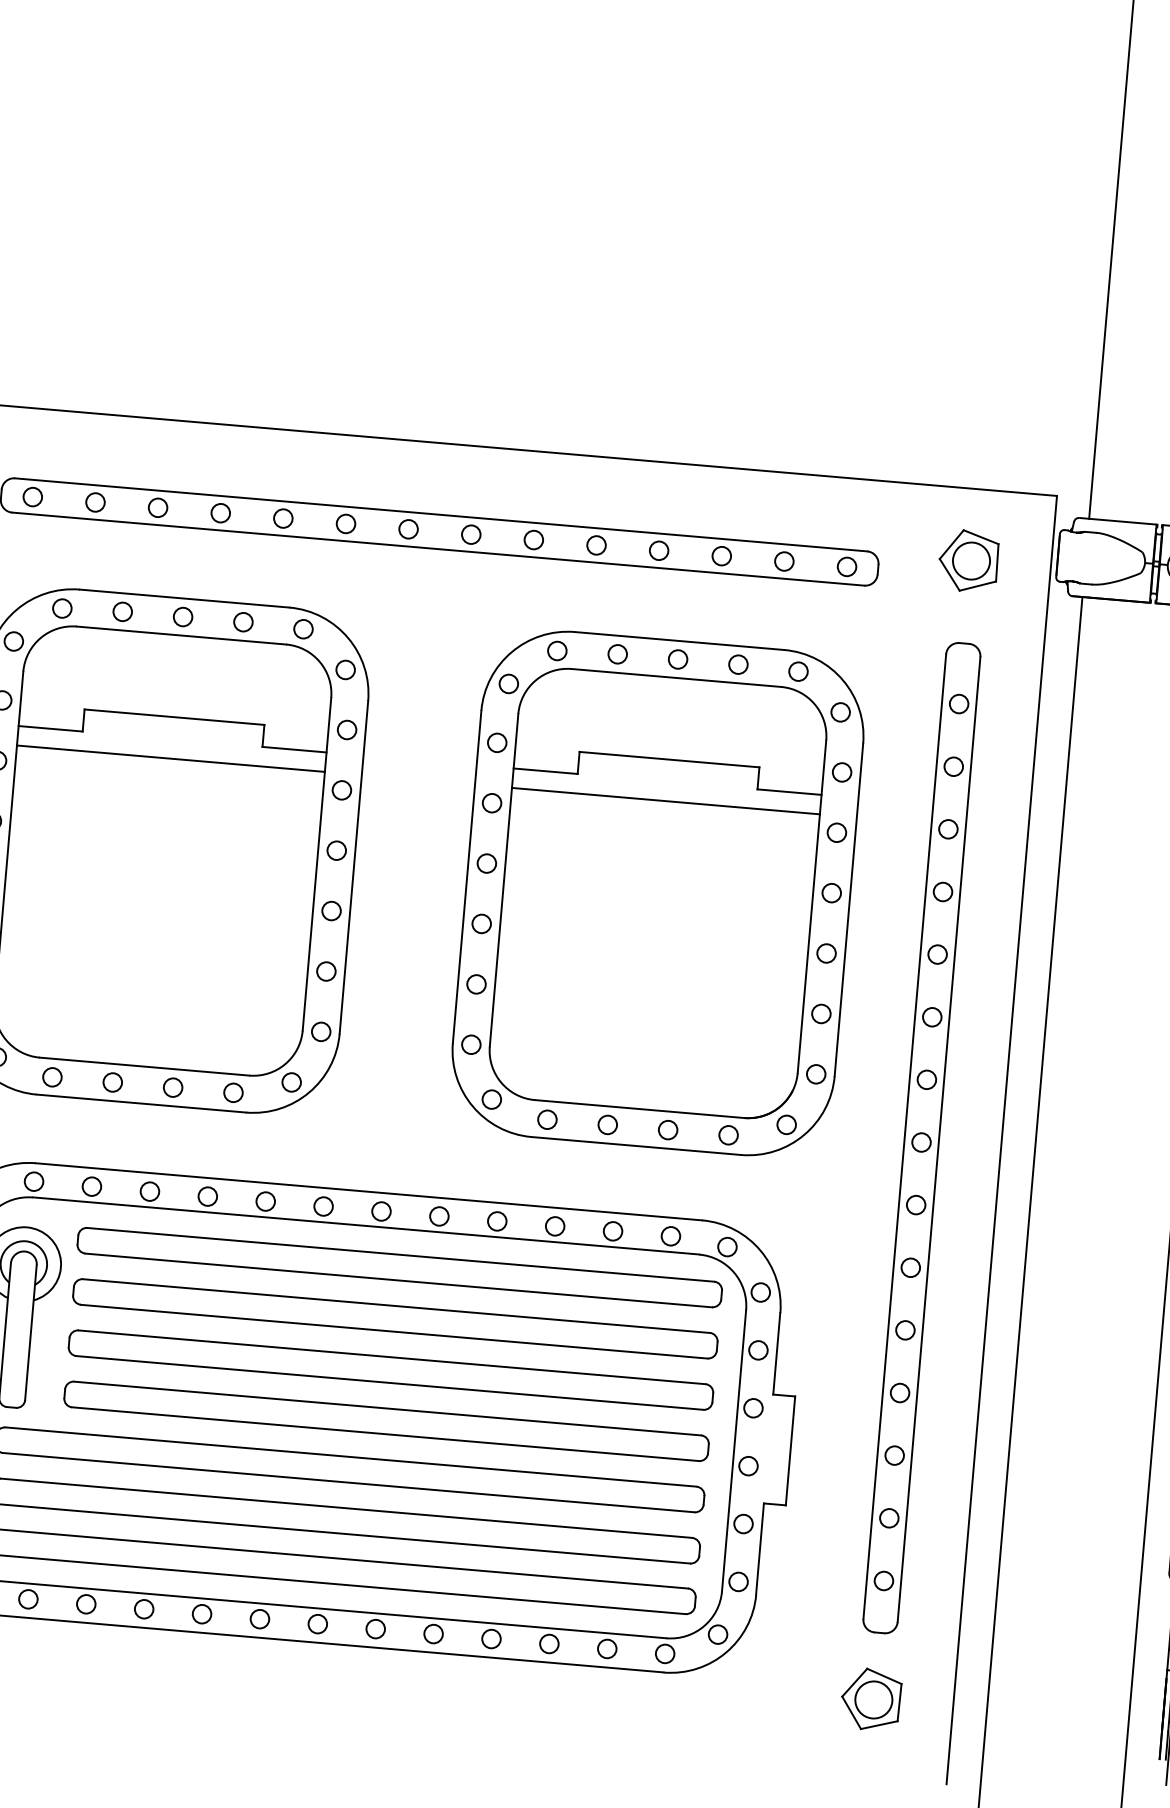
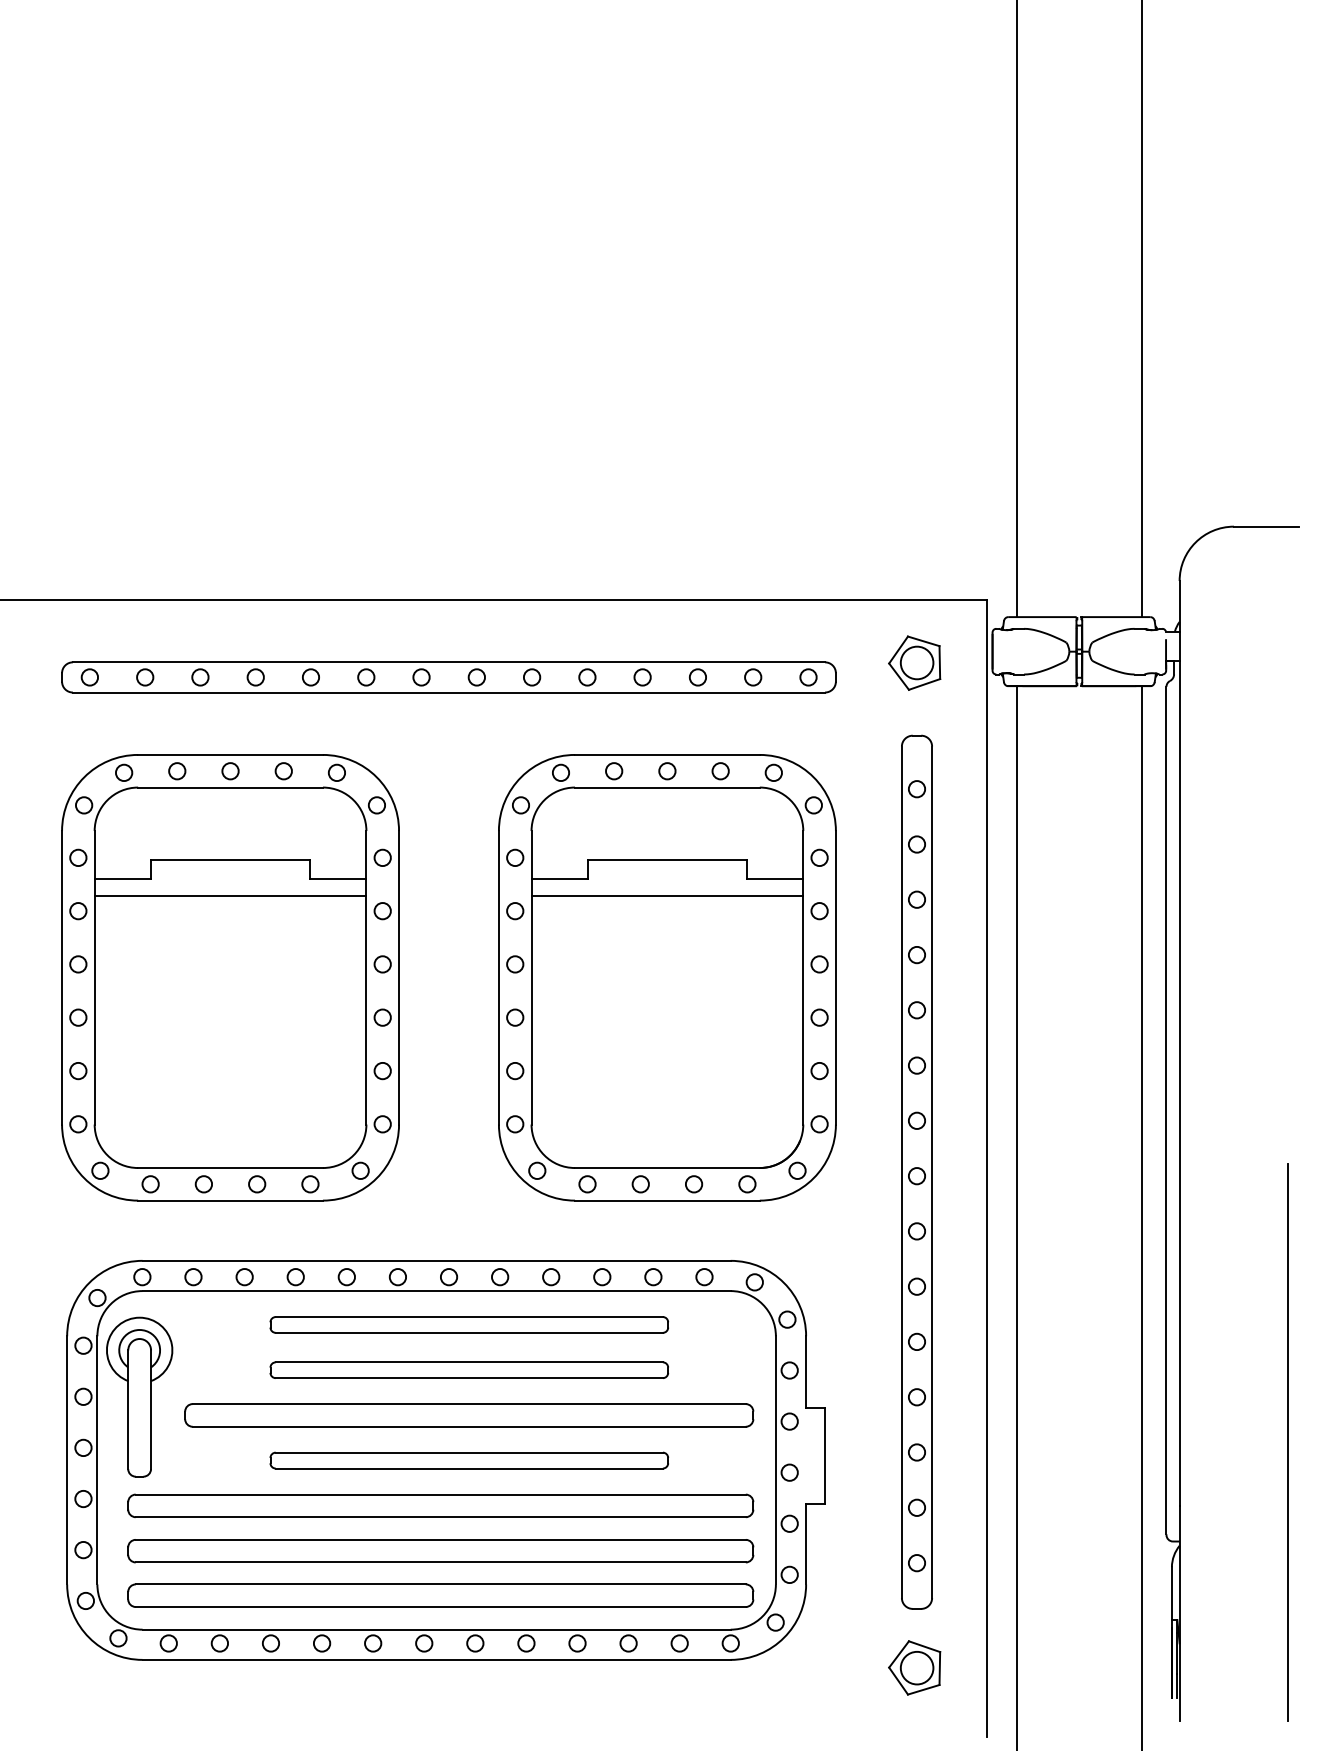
part: (400, 1267) -> (469, 1324), size x0.7
part: (395, 1319) -> (469, 1370), size x0.7
part: (386, 1421) -> (469, 1460), size x0.7

